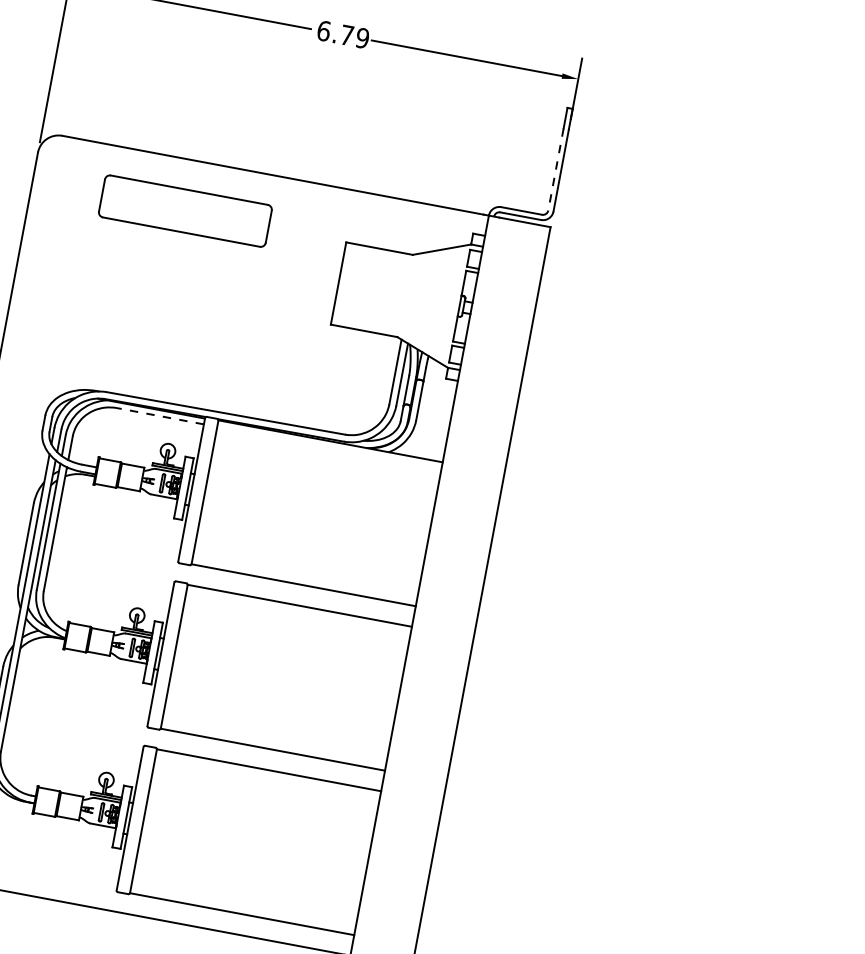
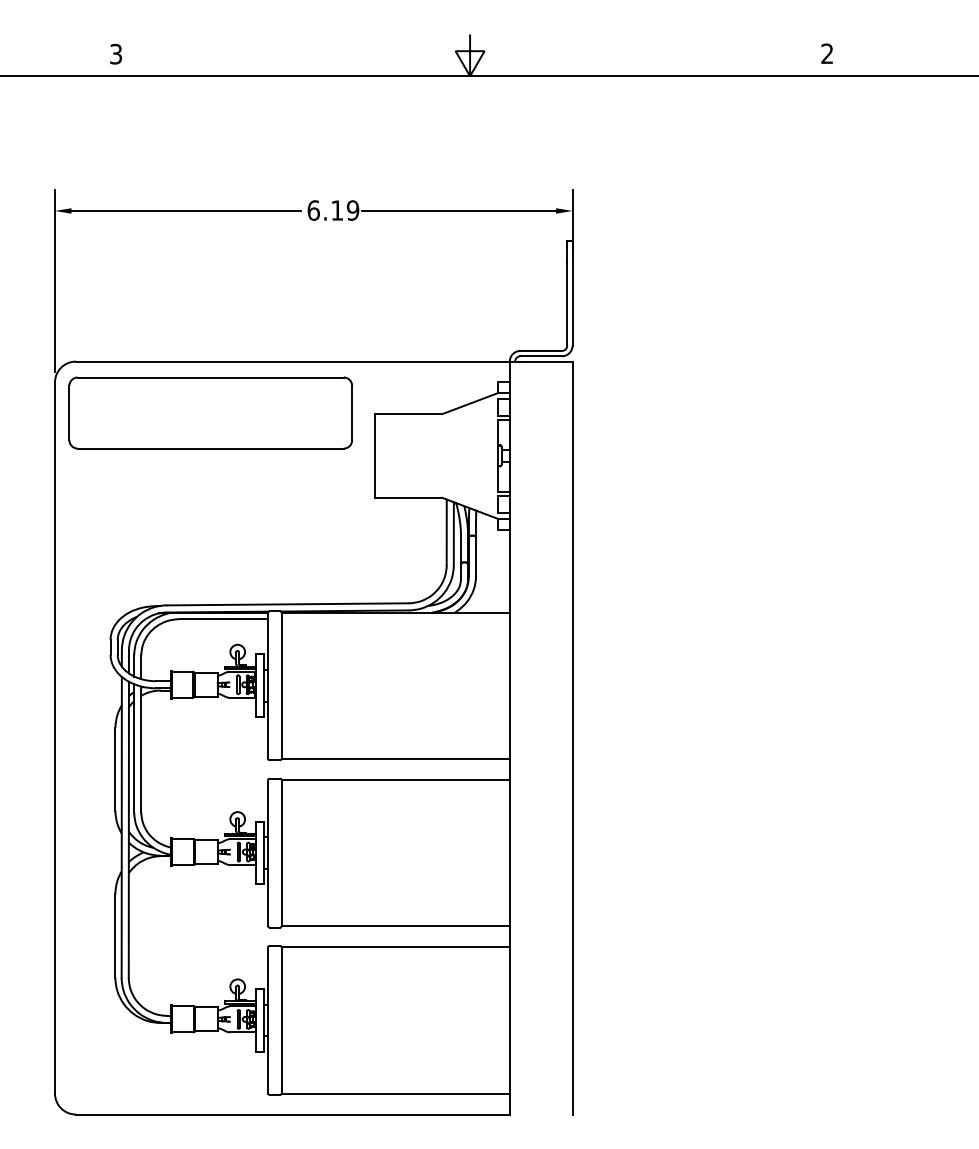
text: (347, 35) -> (337, 210), 6.79 -> 6.19
line: (556, 169) -> (567, 303), dashed -> solid
part: (185, 210) -> (210, 412), size x1.67
line: (160, 416) -> (223, 619), dashed -> solid

